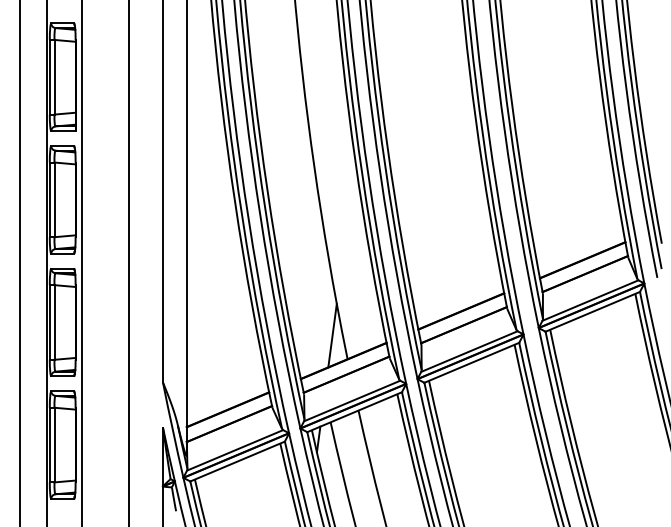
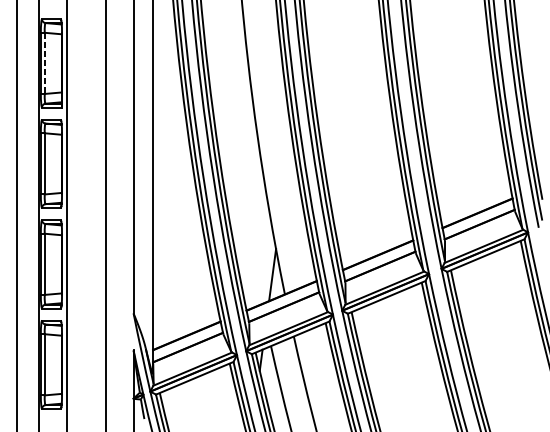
line: (54, 77) -> (44, 63), solid -> dashed

